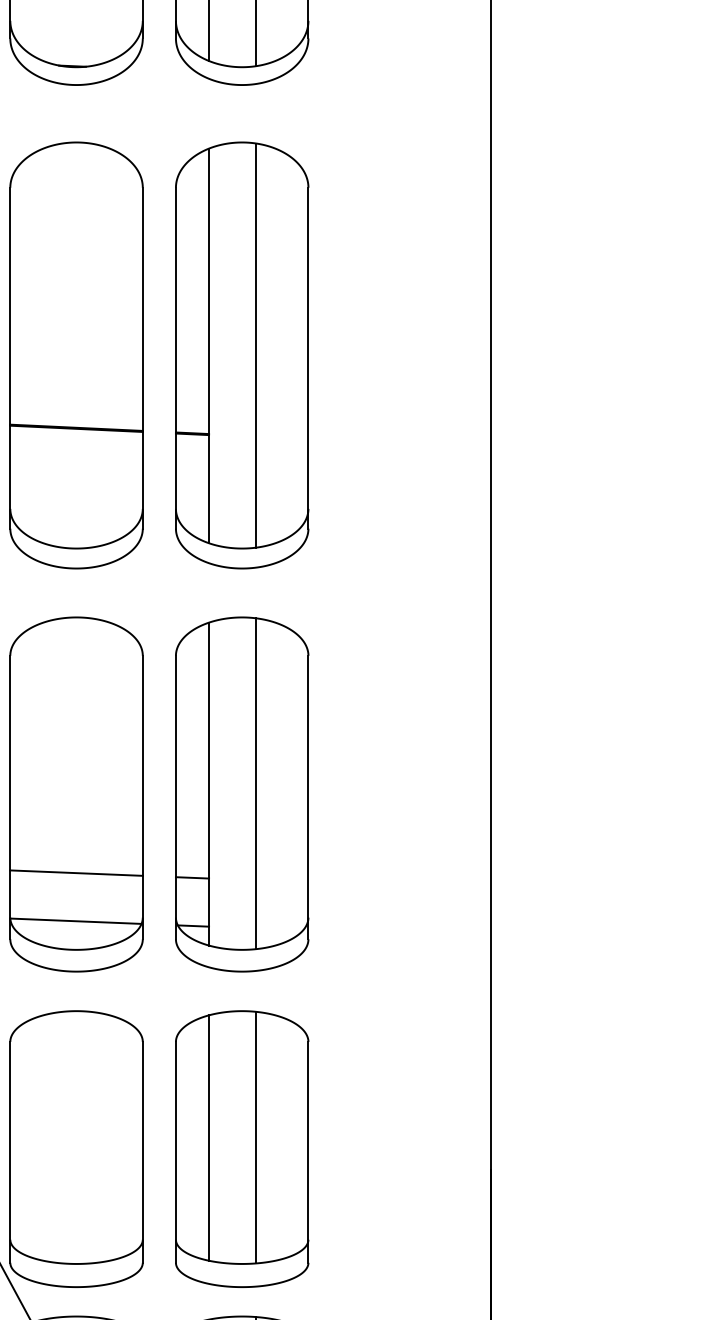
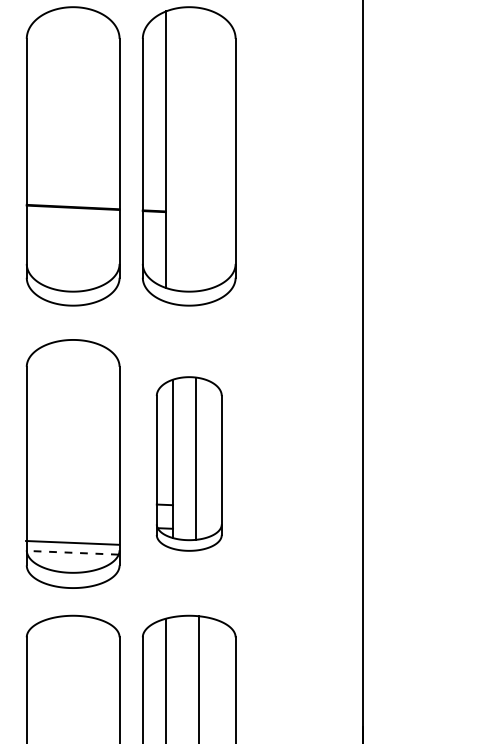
line: (256, 345) -> (199, 149), removed
part: (242, 794) -> (189, 463), size x0.7
line: (76, 872) -> (72, 542), moved
line: (75, 921) -> (72, 552), solid -> dashed

